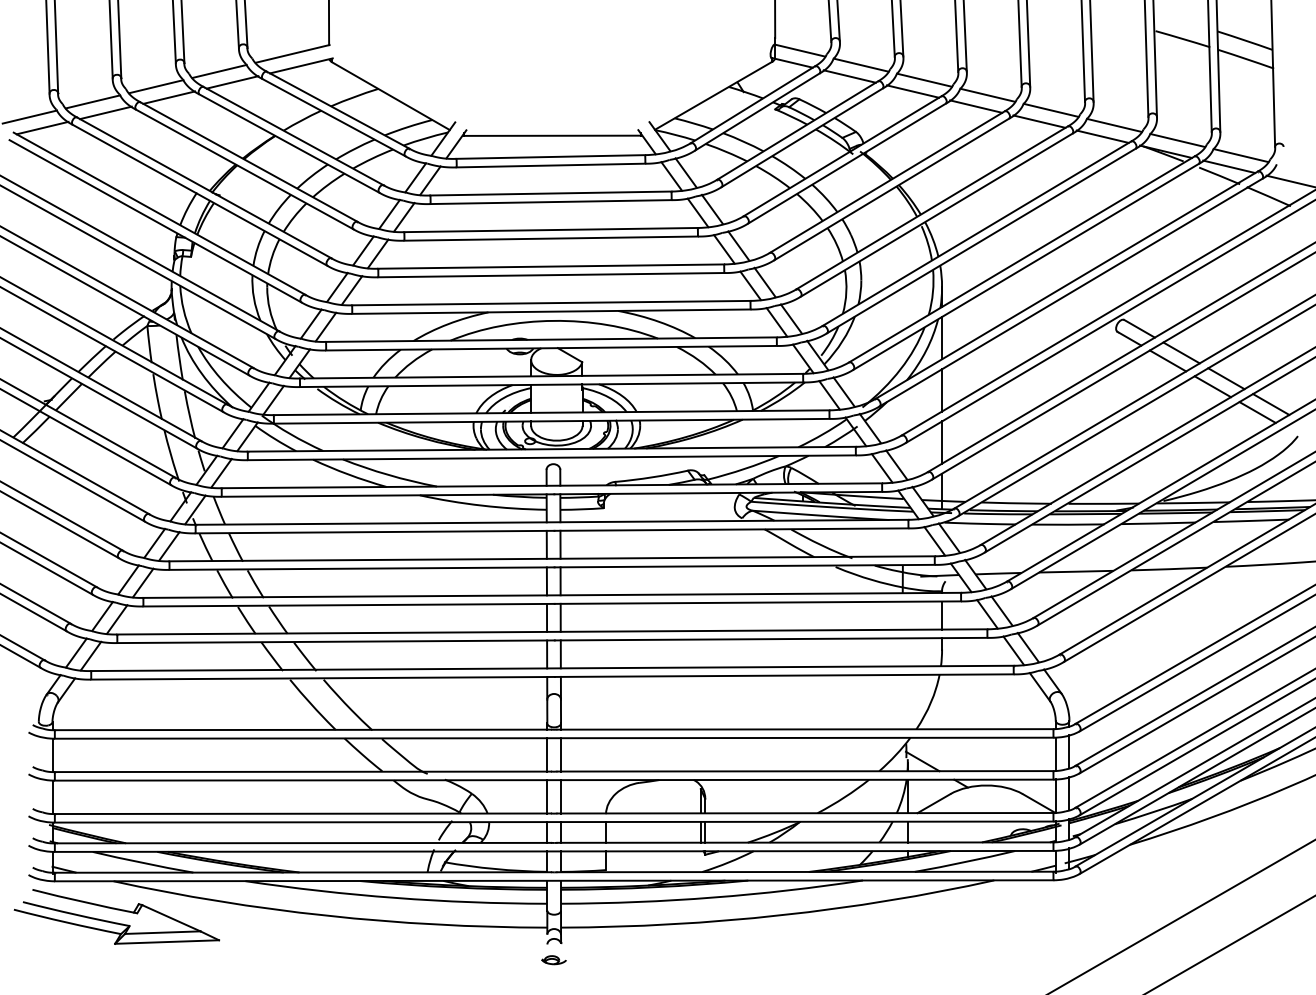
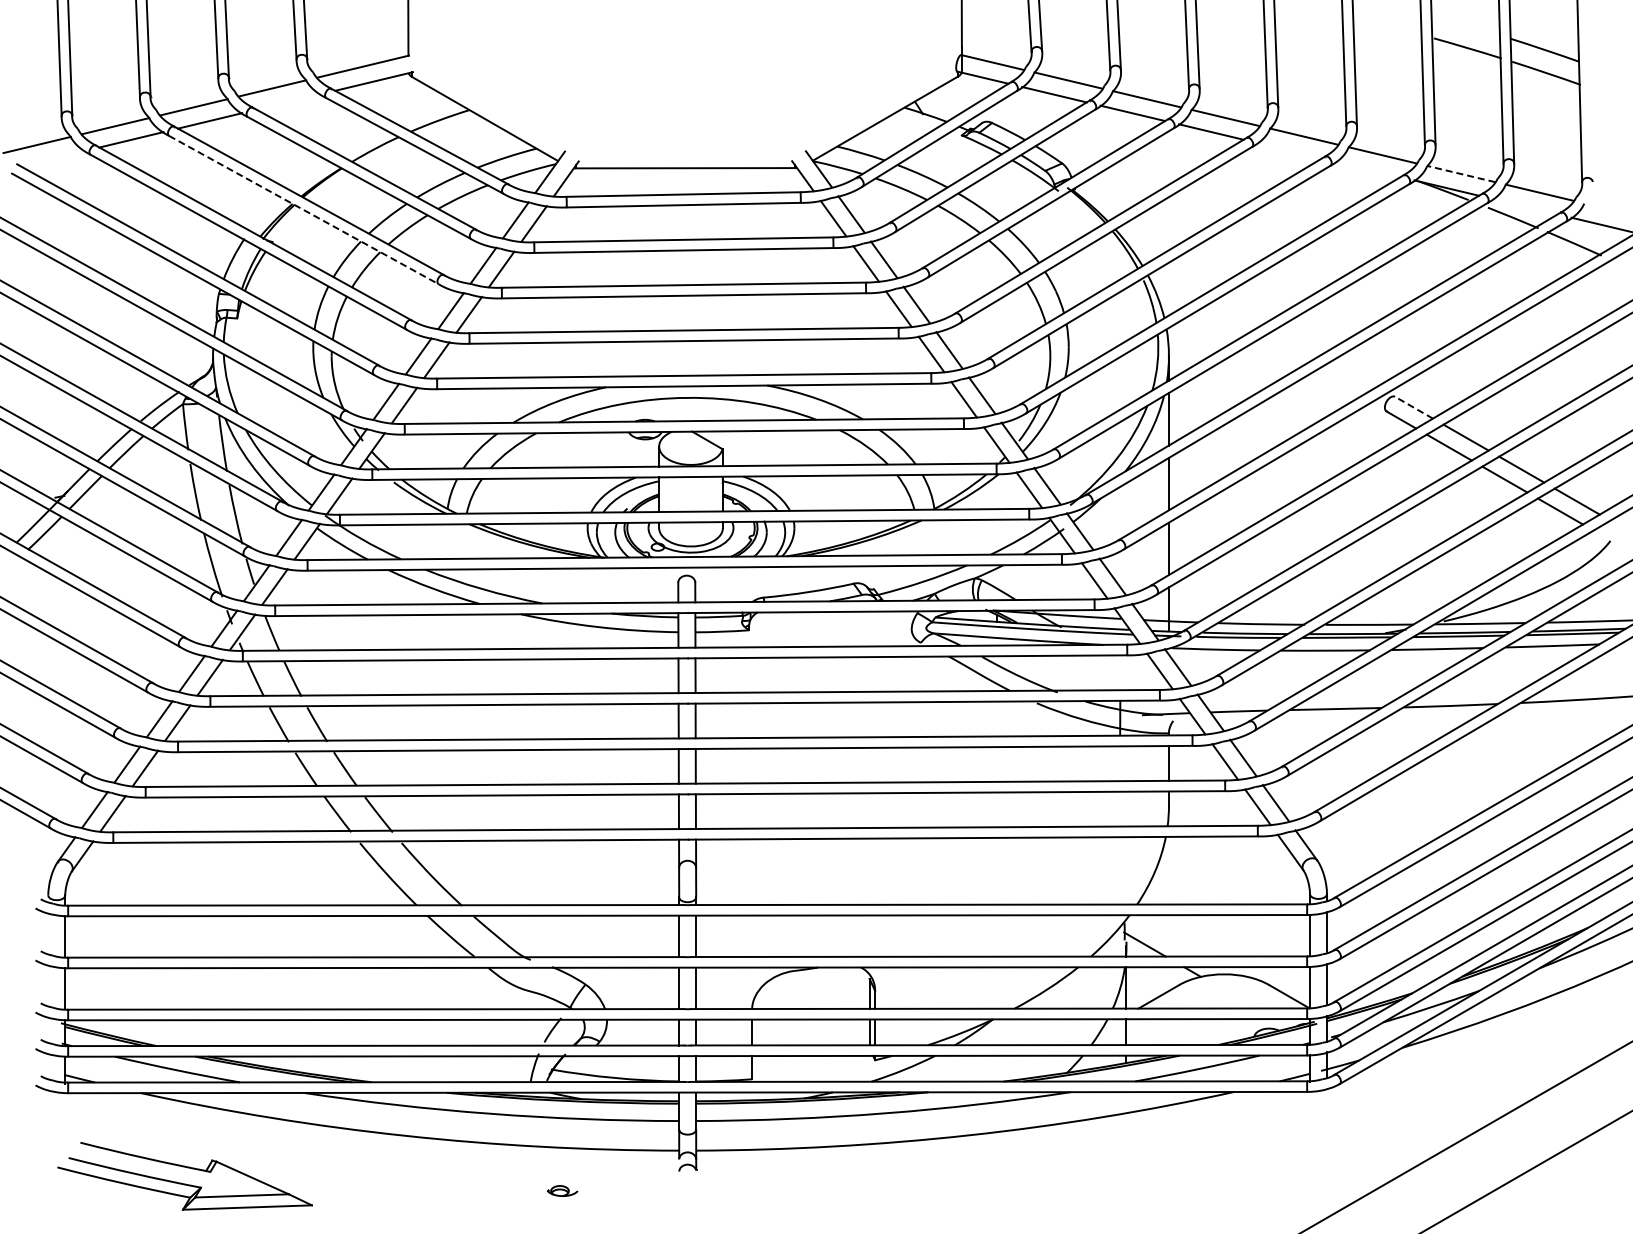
line: (232, 82) -> (288, 101), removed
line: (1039, 121) -> (1289, 150), removed
line: (42, 127) -> (52, 158), removed
line: (1102, 136) -> (1367, 169), removed
line: (1177, 140) -> (1461, 174), solid -> dashed
line: (1228, 166) -> (1524, 206), removed
line: (244, 169) -> (303, 210), solid -> dashed
line: (1139, 328) -> (1414, 407), solid -> dashed
part: (113, 921) -> (181, 1182), moved
part: (554, 959) -> (562, 1190), moved

